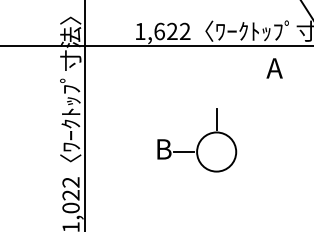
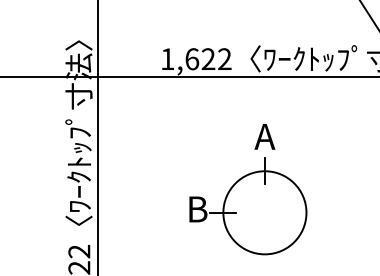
text: (274, 68) -> (264, 136), moved
circle: (216, 151) -> (264, 212), size x1.67

